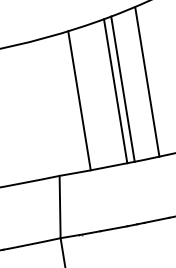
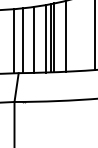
line: (106, 93) -> (46, 38), added
line: (58, 105) -> (23, 40), added
line: (37, 110) -> (13, 41), added

